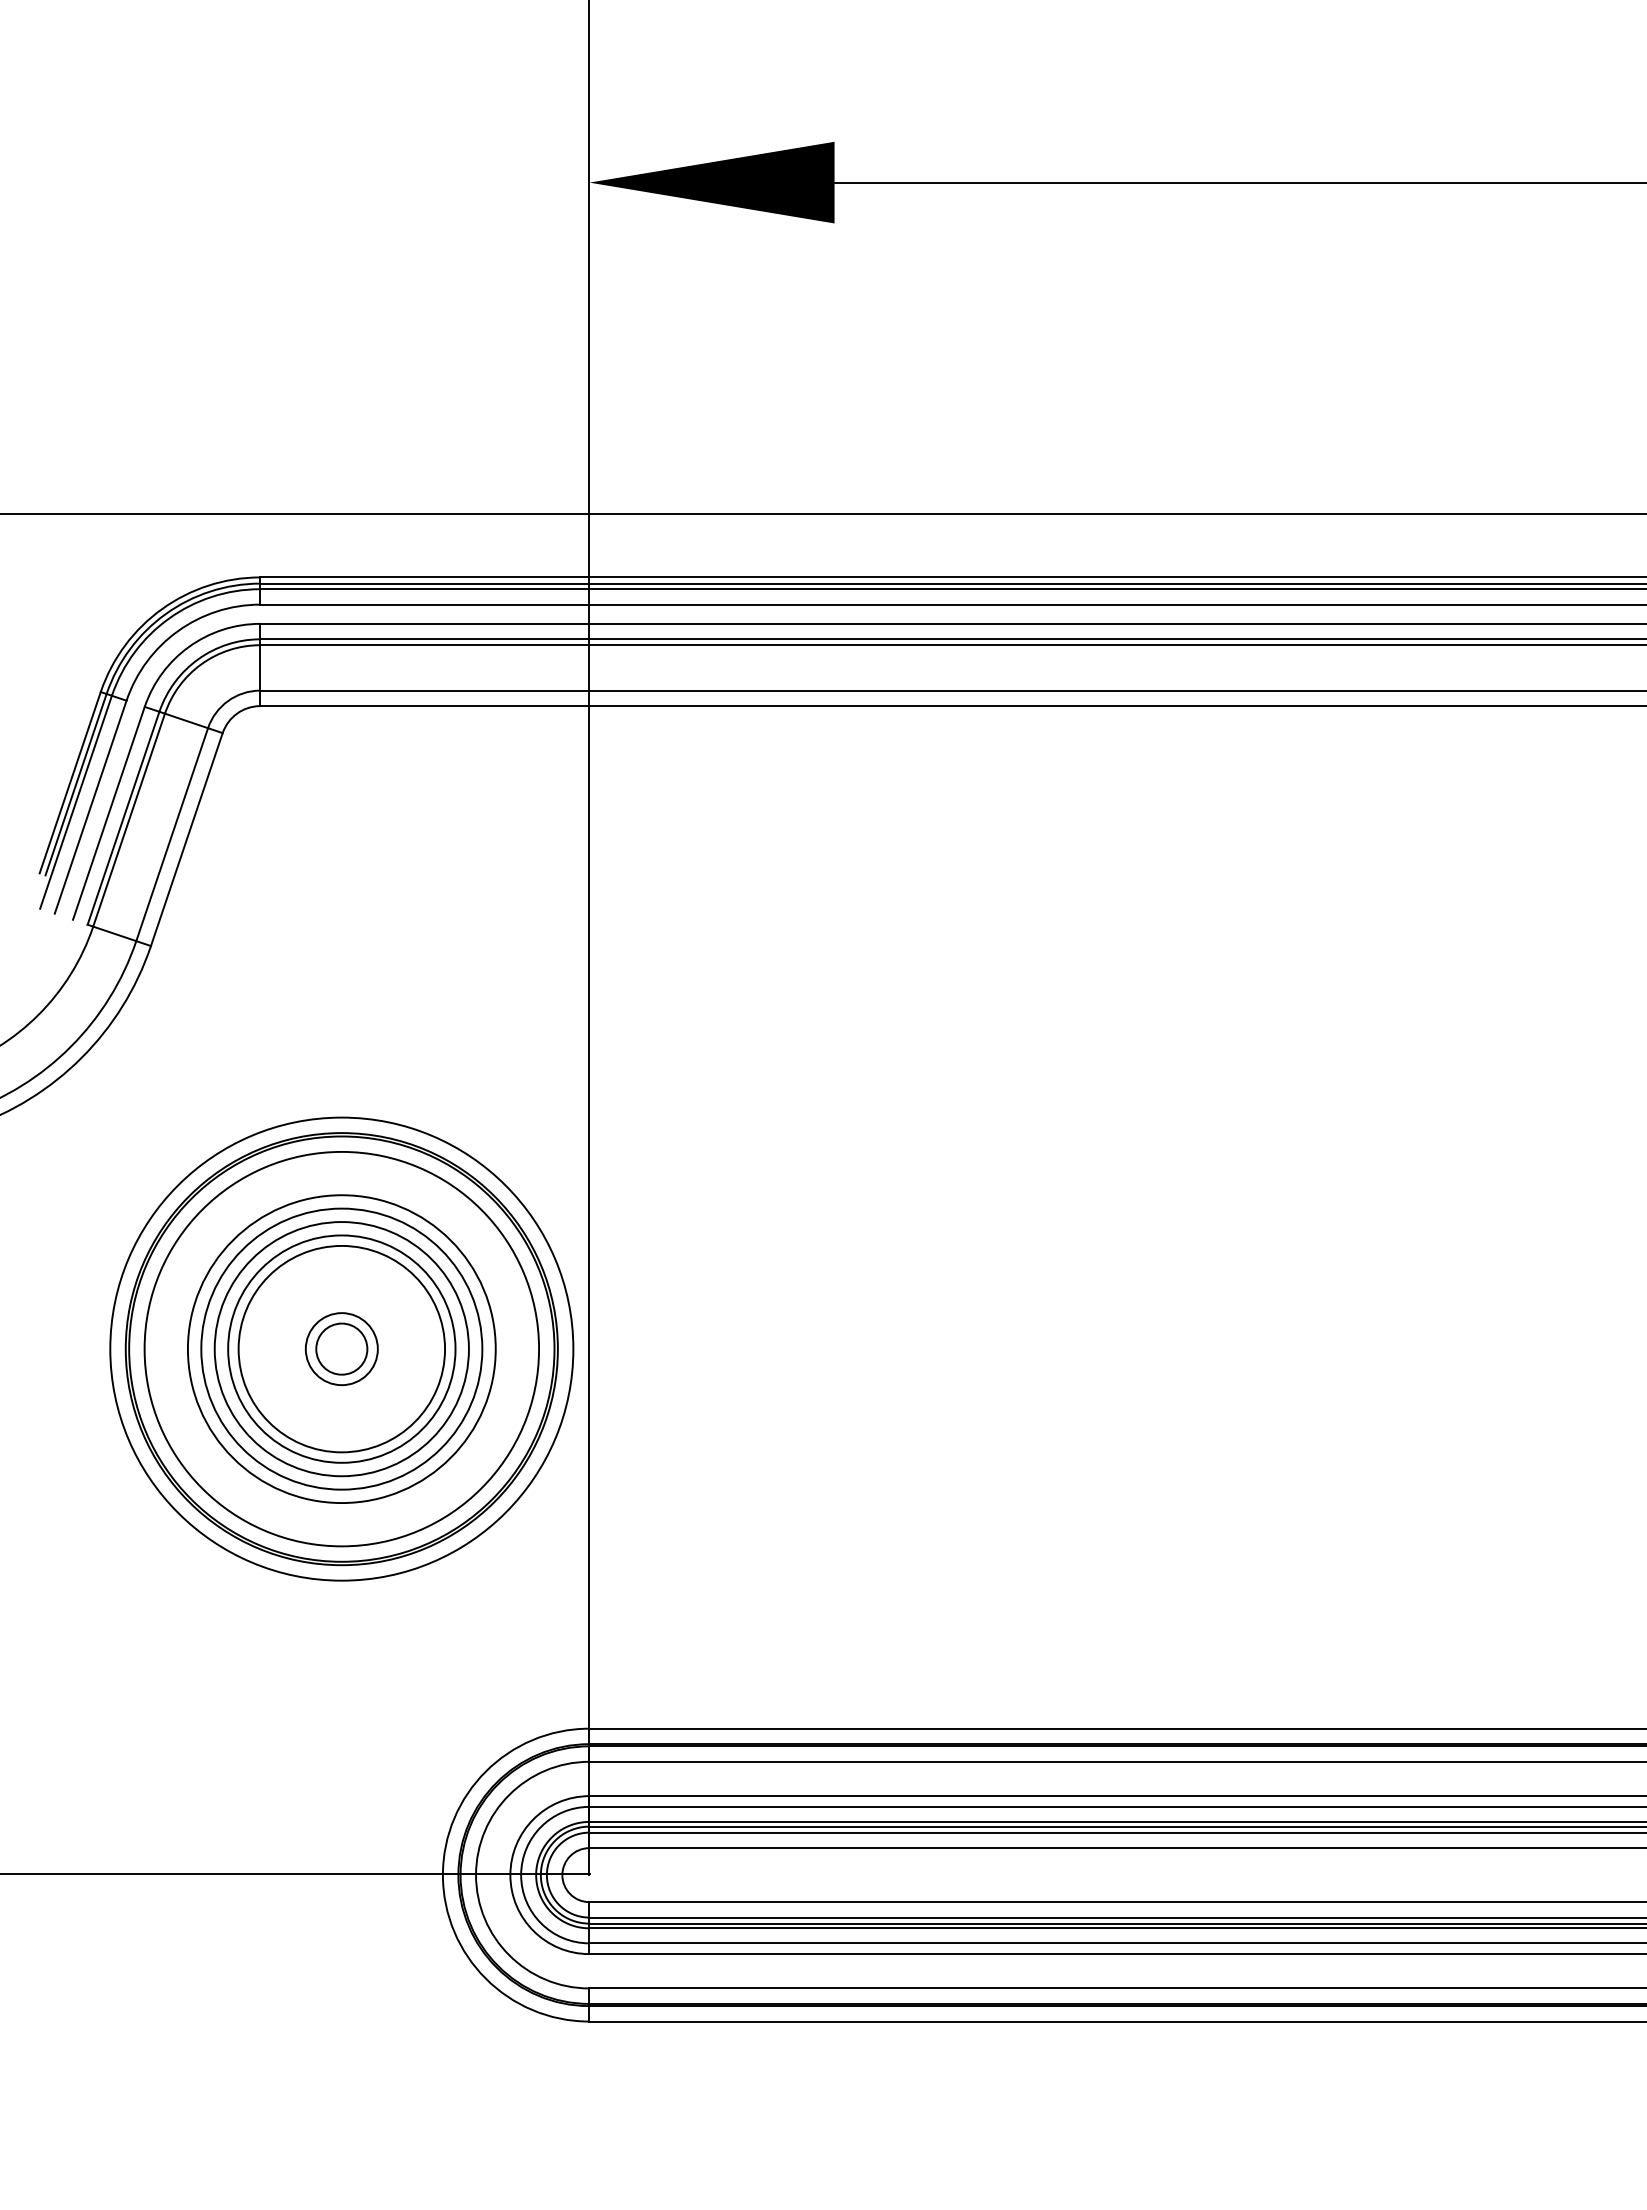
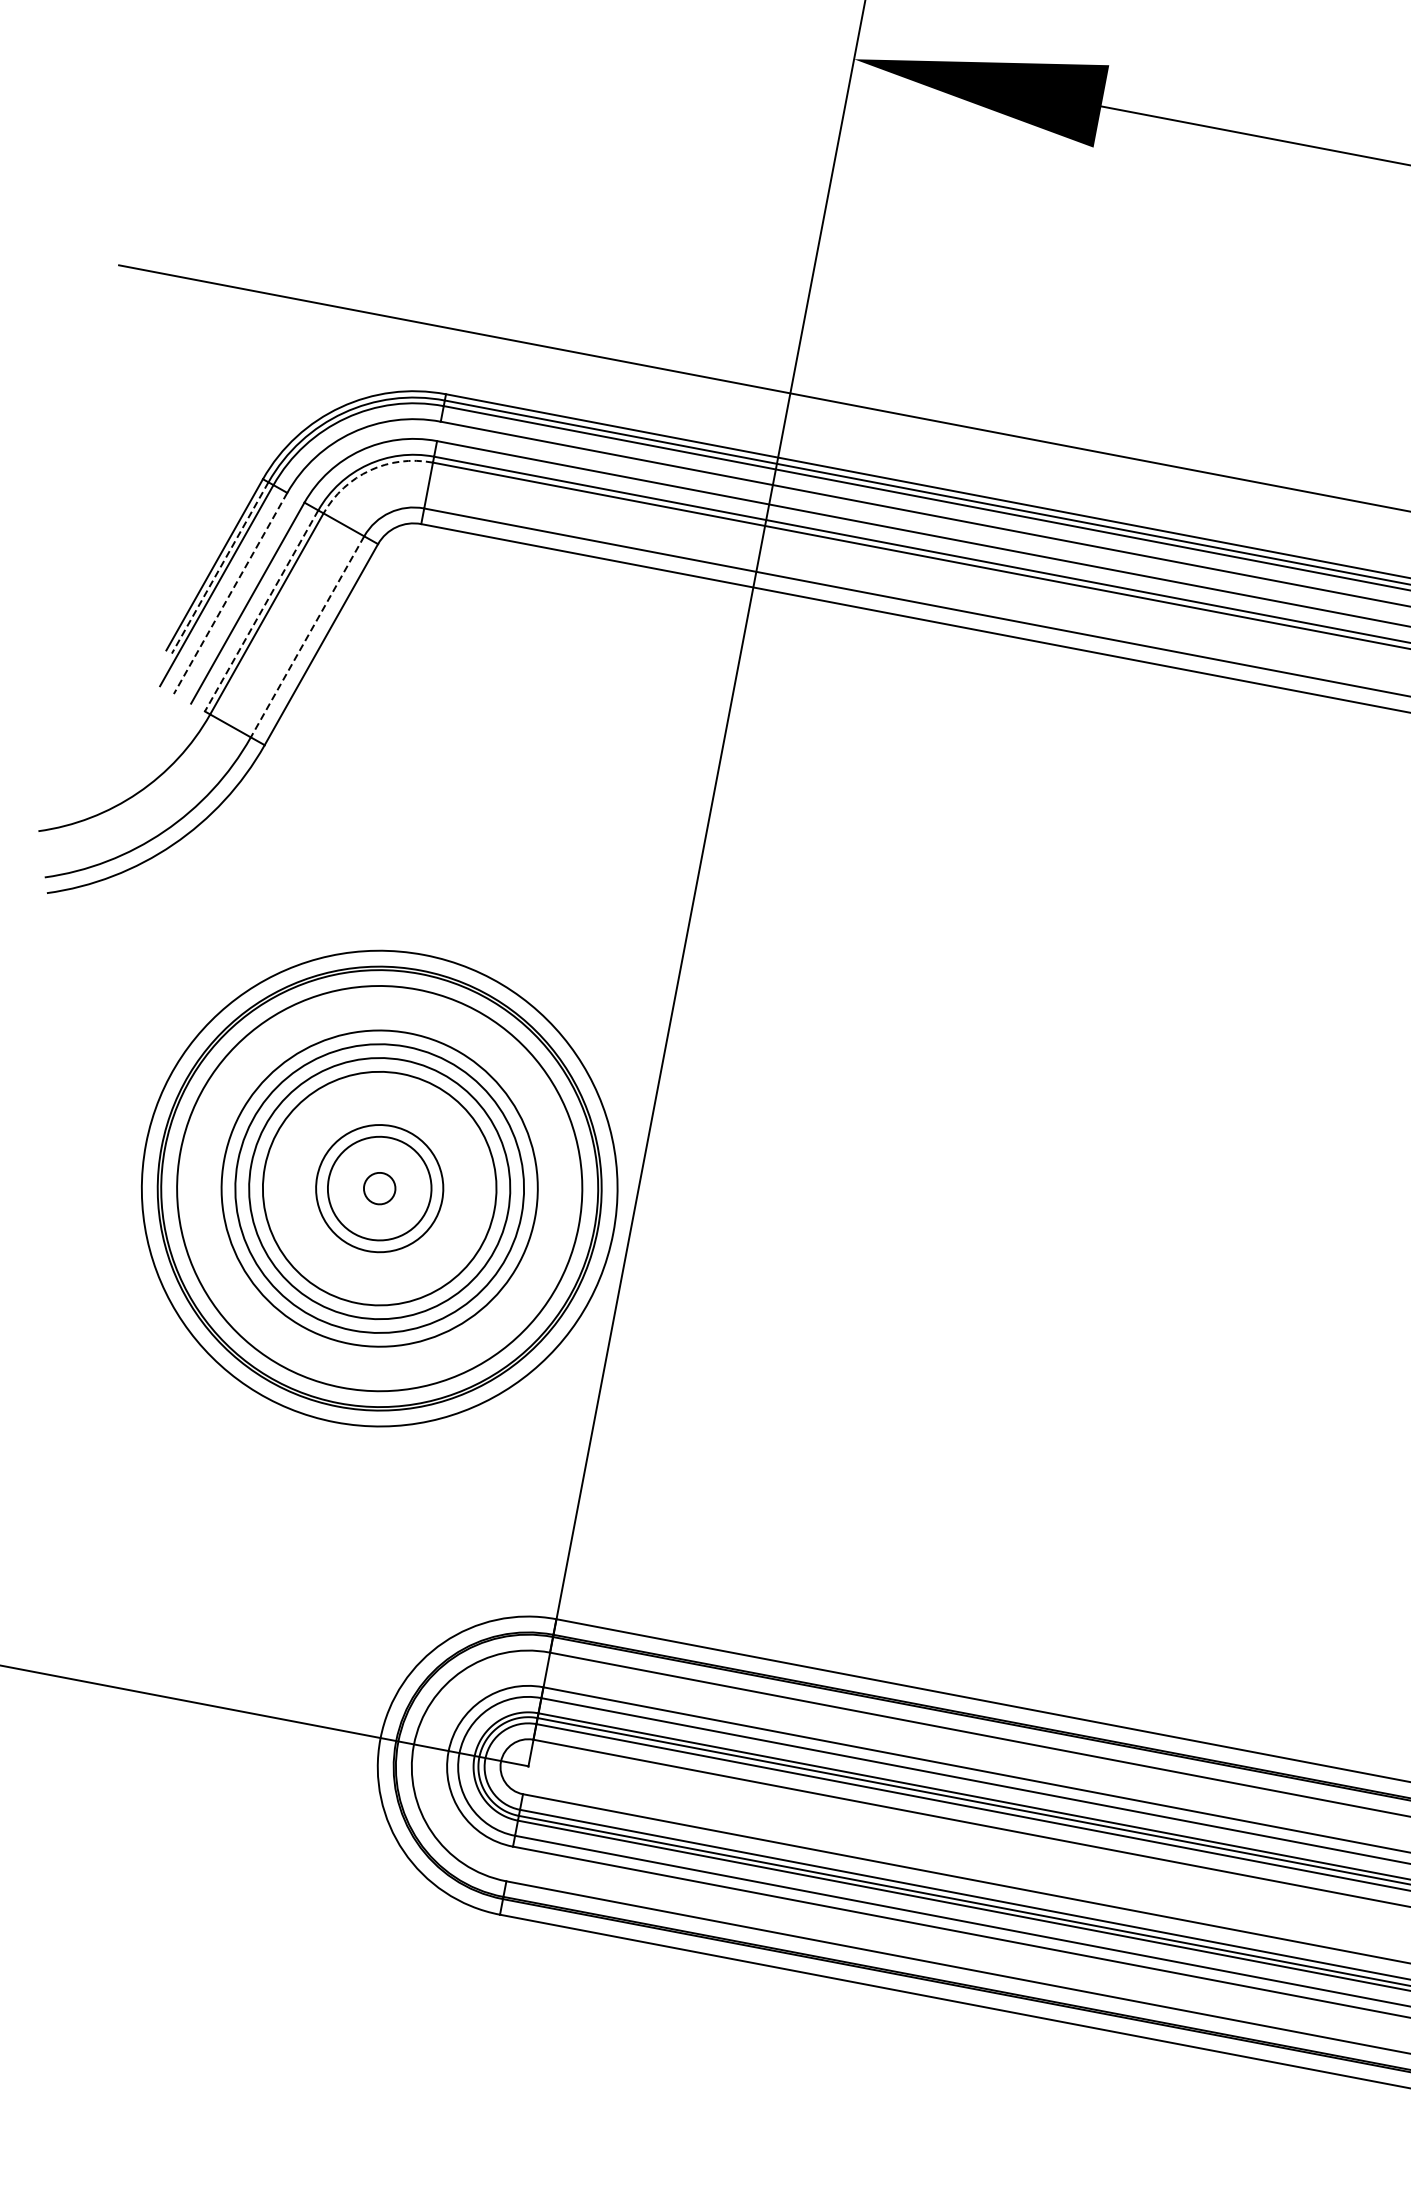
arc: (201, 664) -> (369, 470), solid -> dashed
line: (76, 784) -> (220, 567), solid -> dashed
line: (90, 807) -> (230, 593), solid -> dashed
line: (123, 818) -> (261, 611), solid -> dashed
line: (172, 835) -> (307, 637), solid -> dashed
circle: (341, 1348) -> (379, 1187), size x0.6
circle: (341, 1348) -> (379, 1187), size x0.6
circle: (341, 1349) -> (379, 1188), size x1.4

